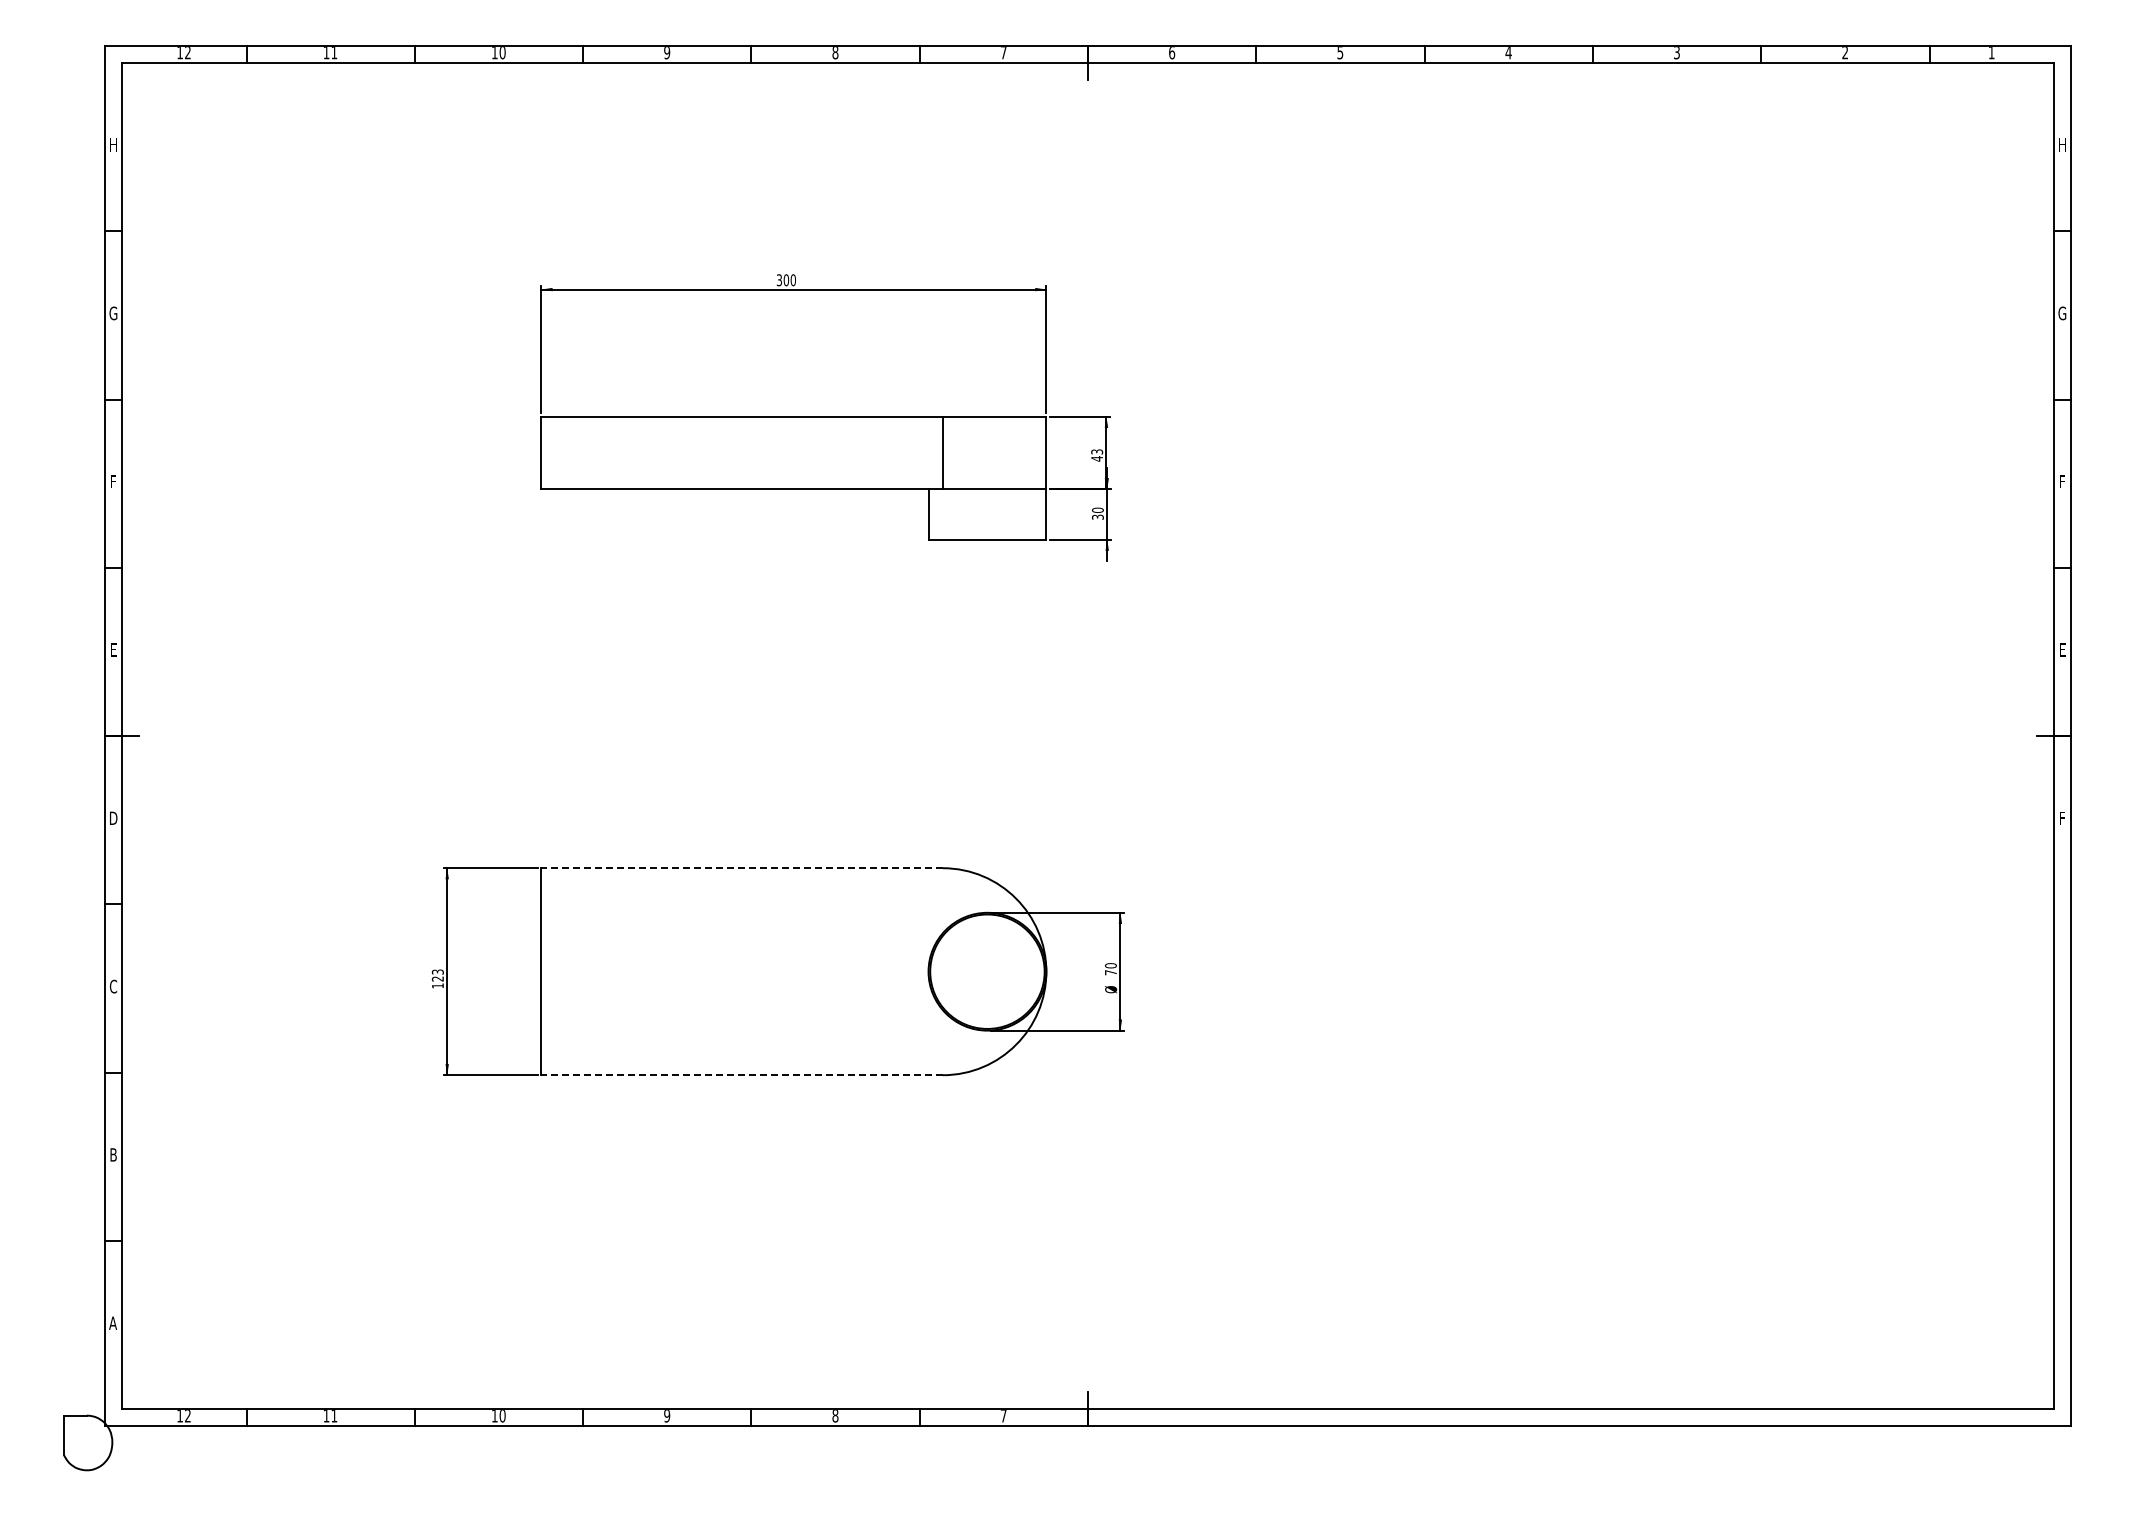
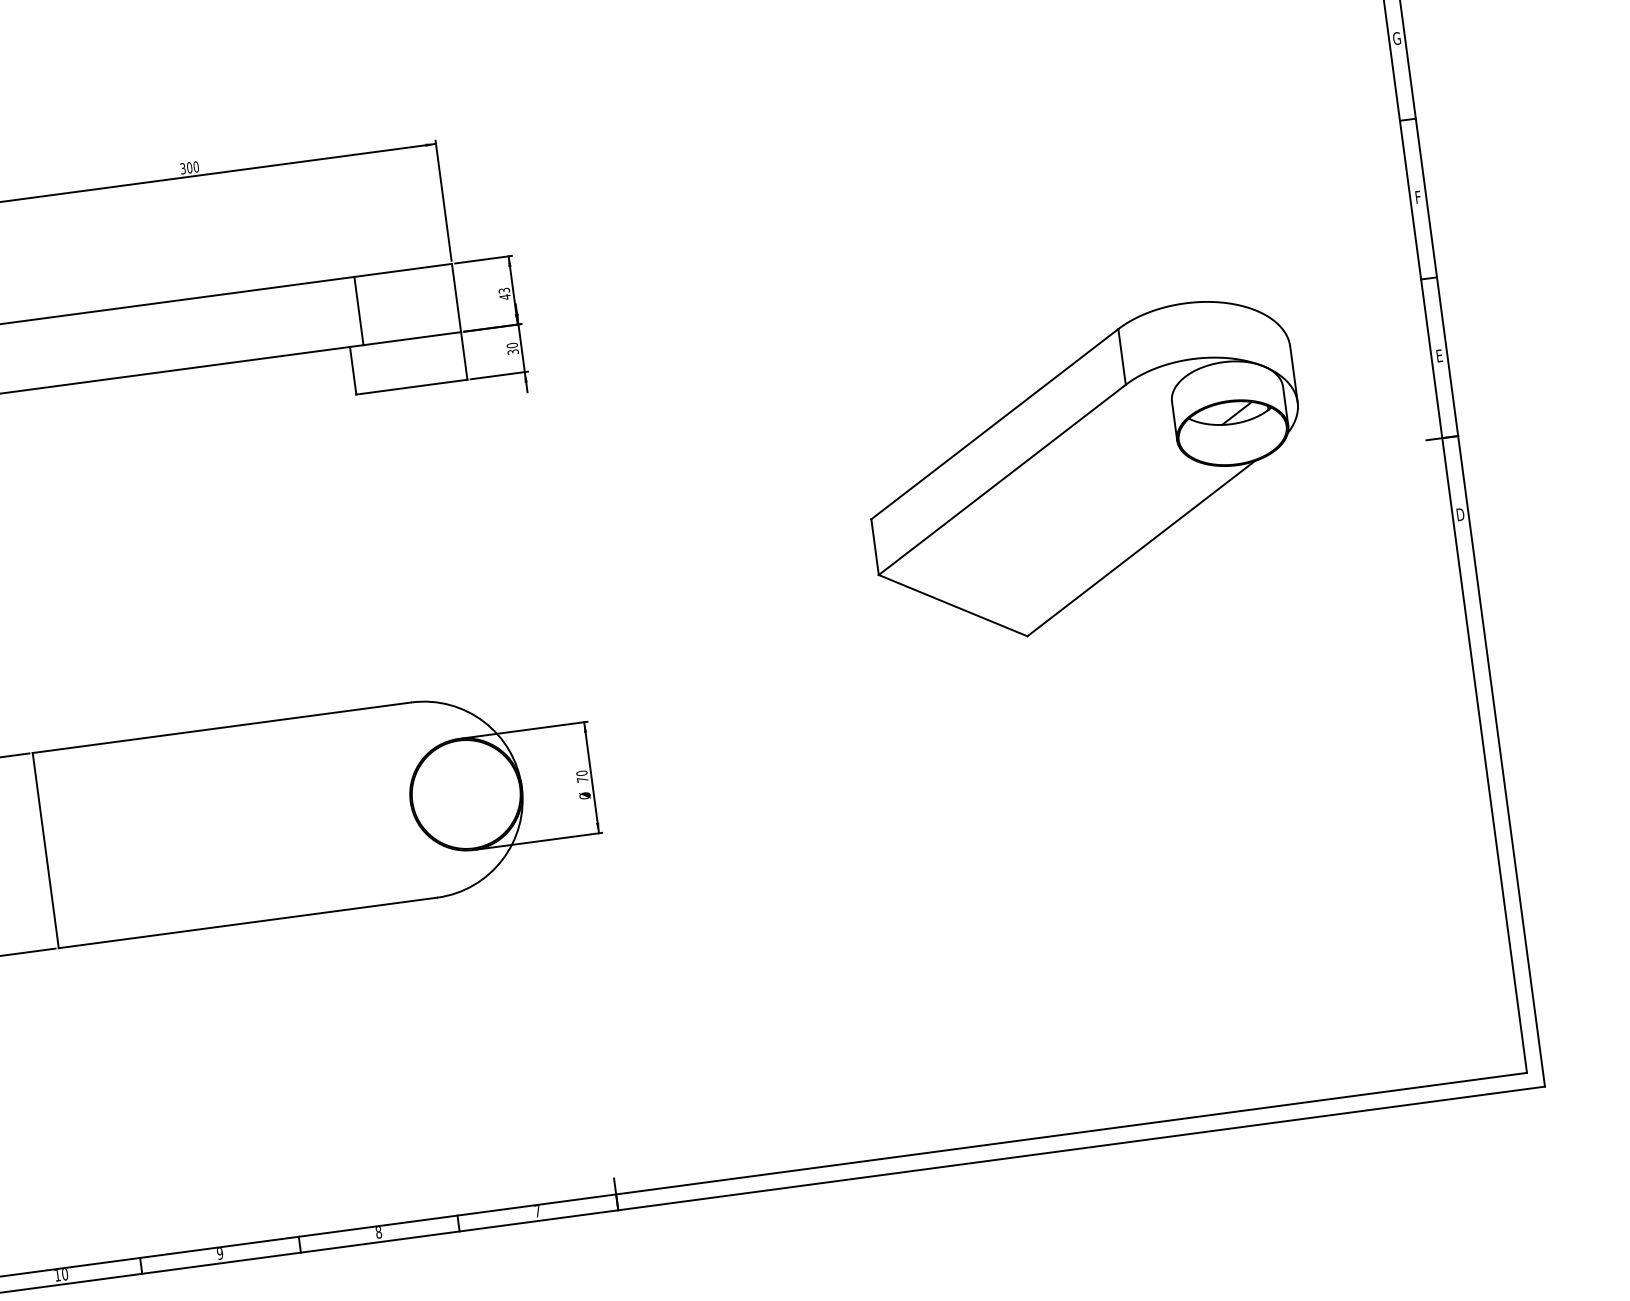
part: (1677, 722) -> (1085, 472), added
text: (2062, 817) -> (1460, 513), F -> D
line: (742, 868) -> (222, 727), dashed -> solid
line: (742, 1075) -> (248, 923), dashed -> solid

